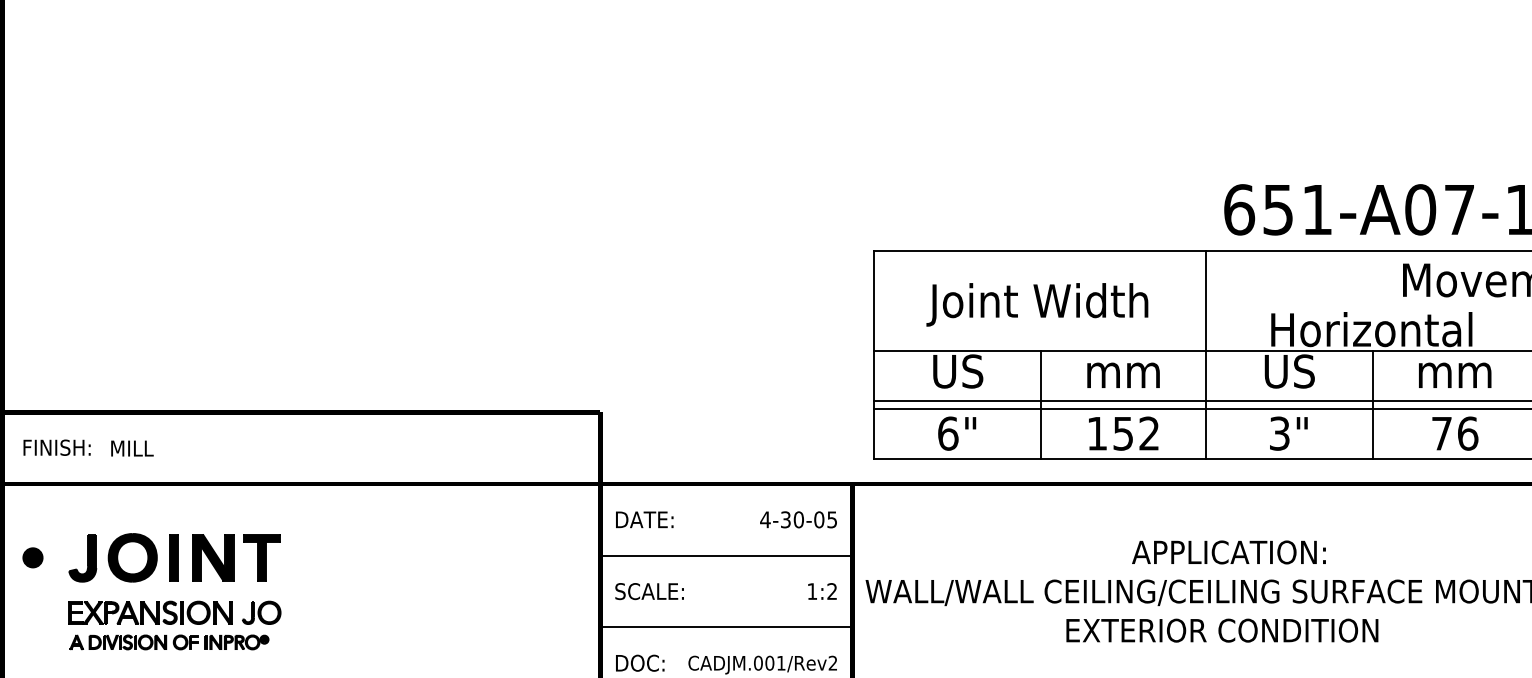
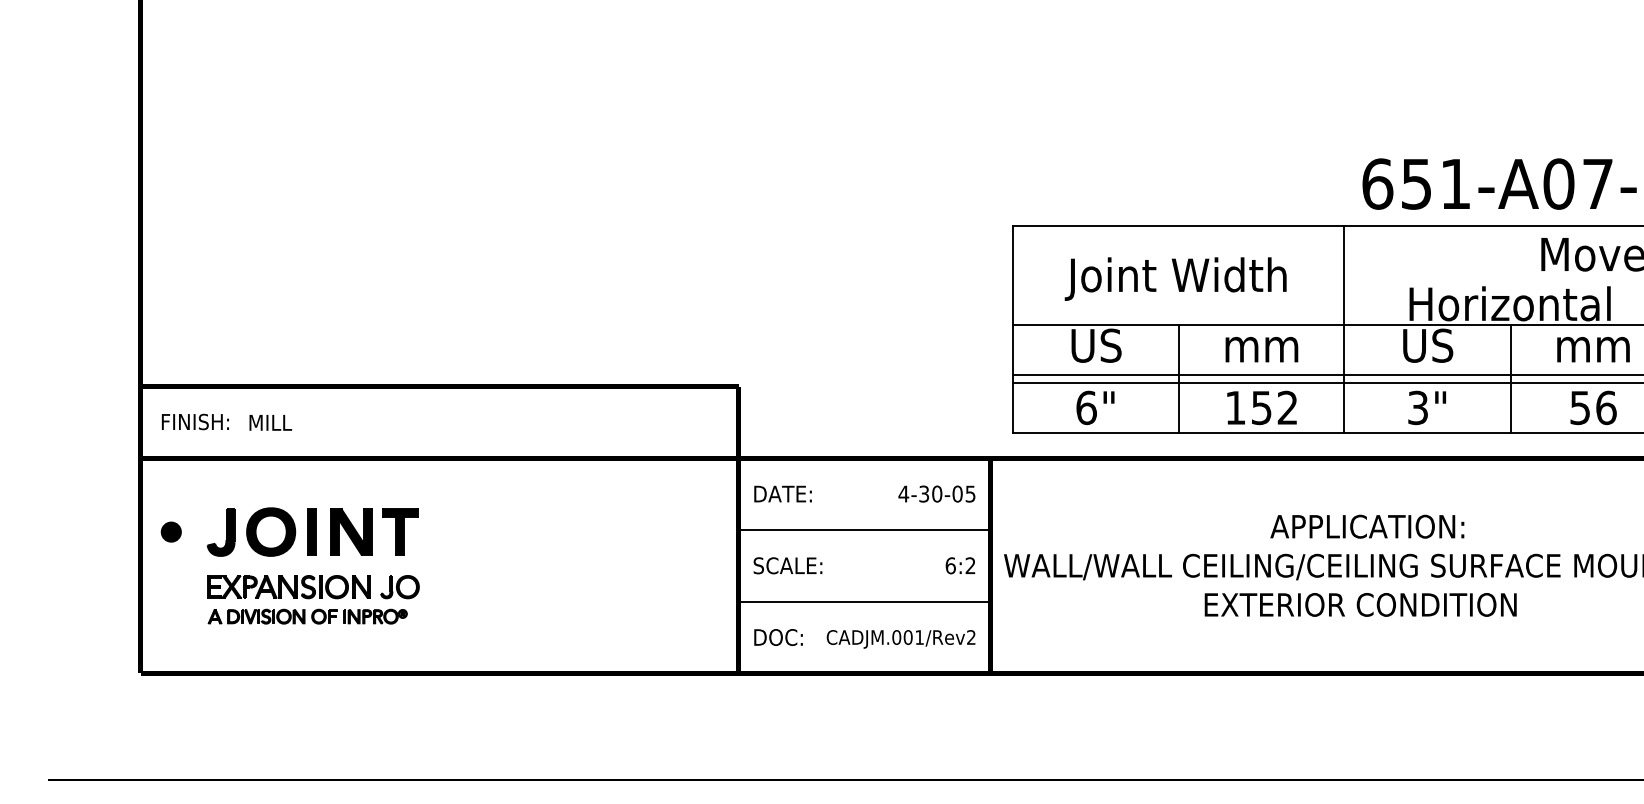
text: (1441, 434) -> (1579, 408), 76 -> 56
text: (812, 591) -> (950, 565), 1:2 -> 6:2

